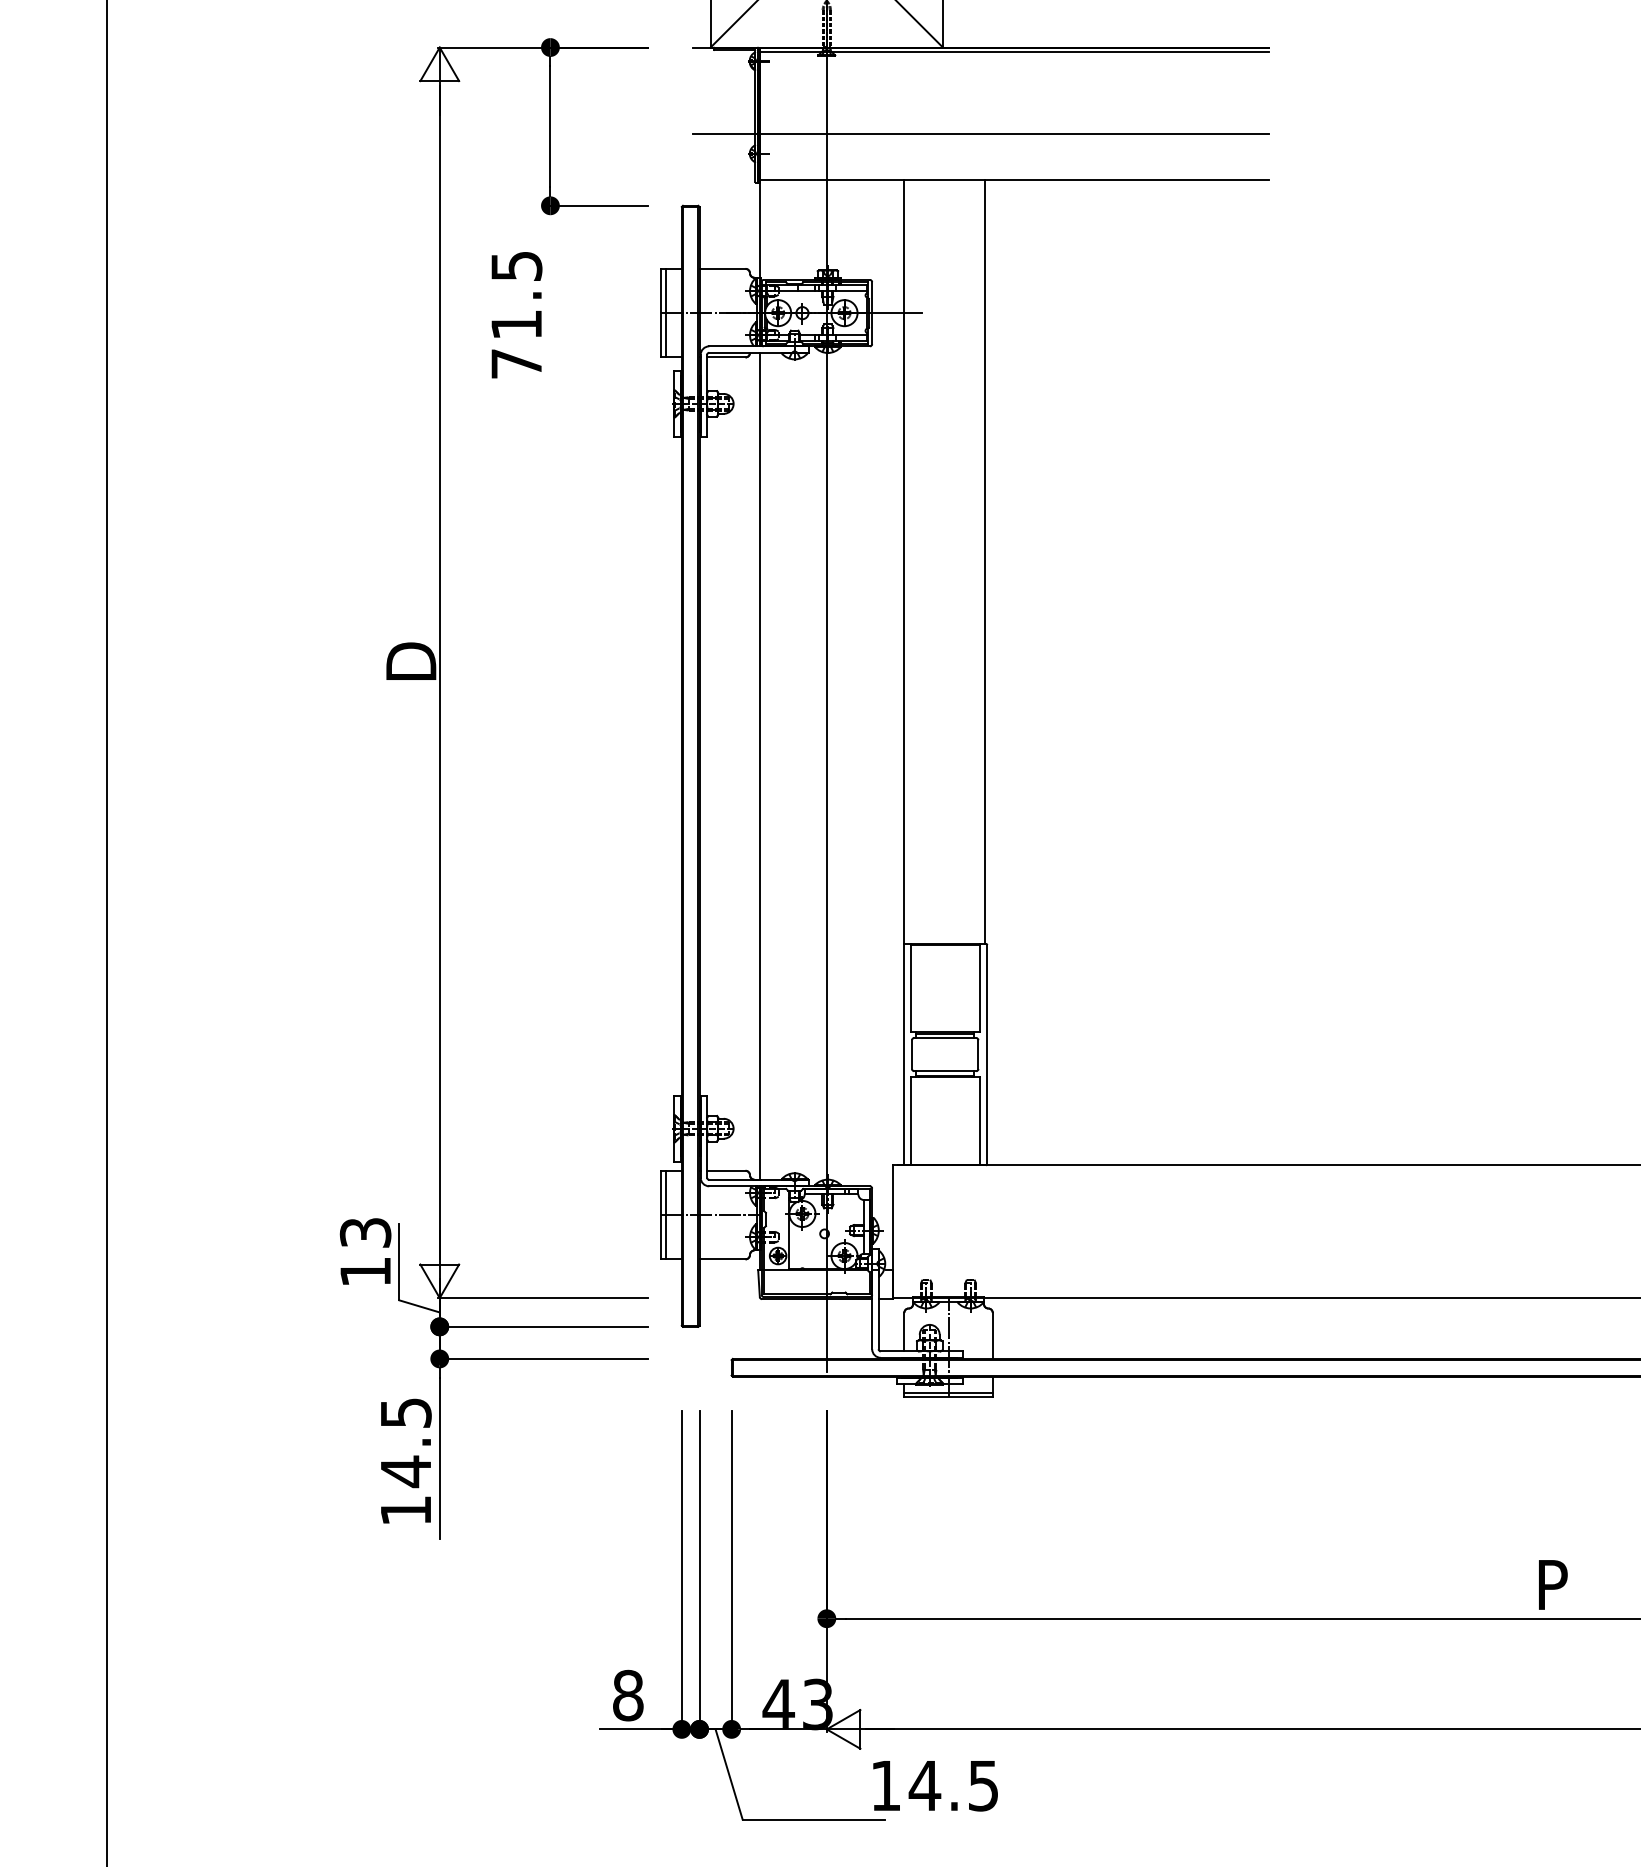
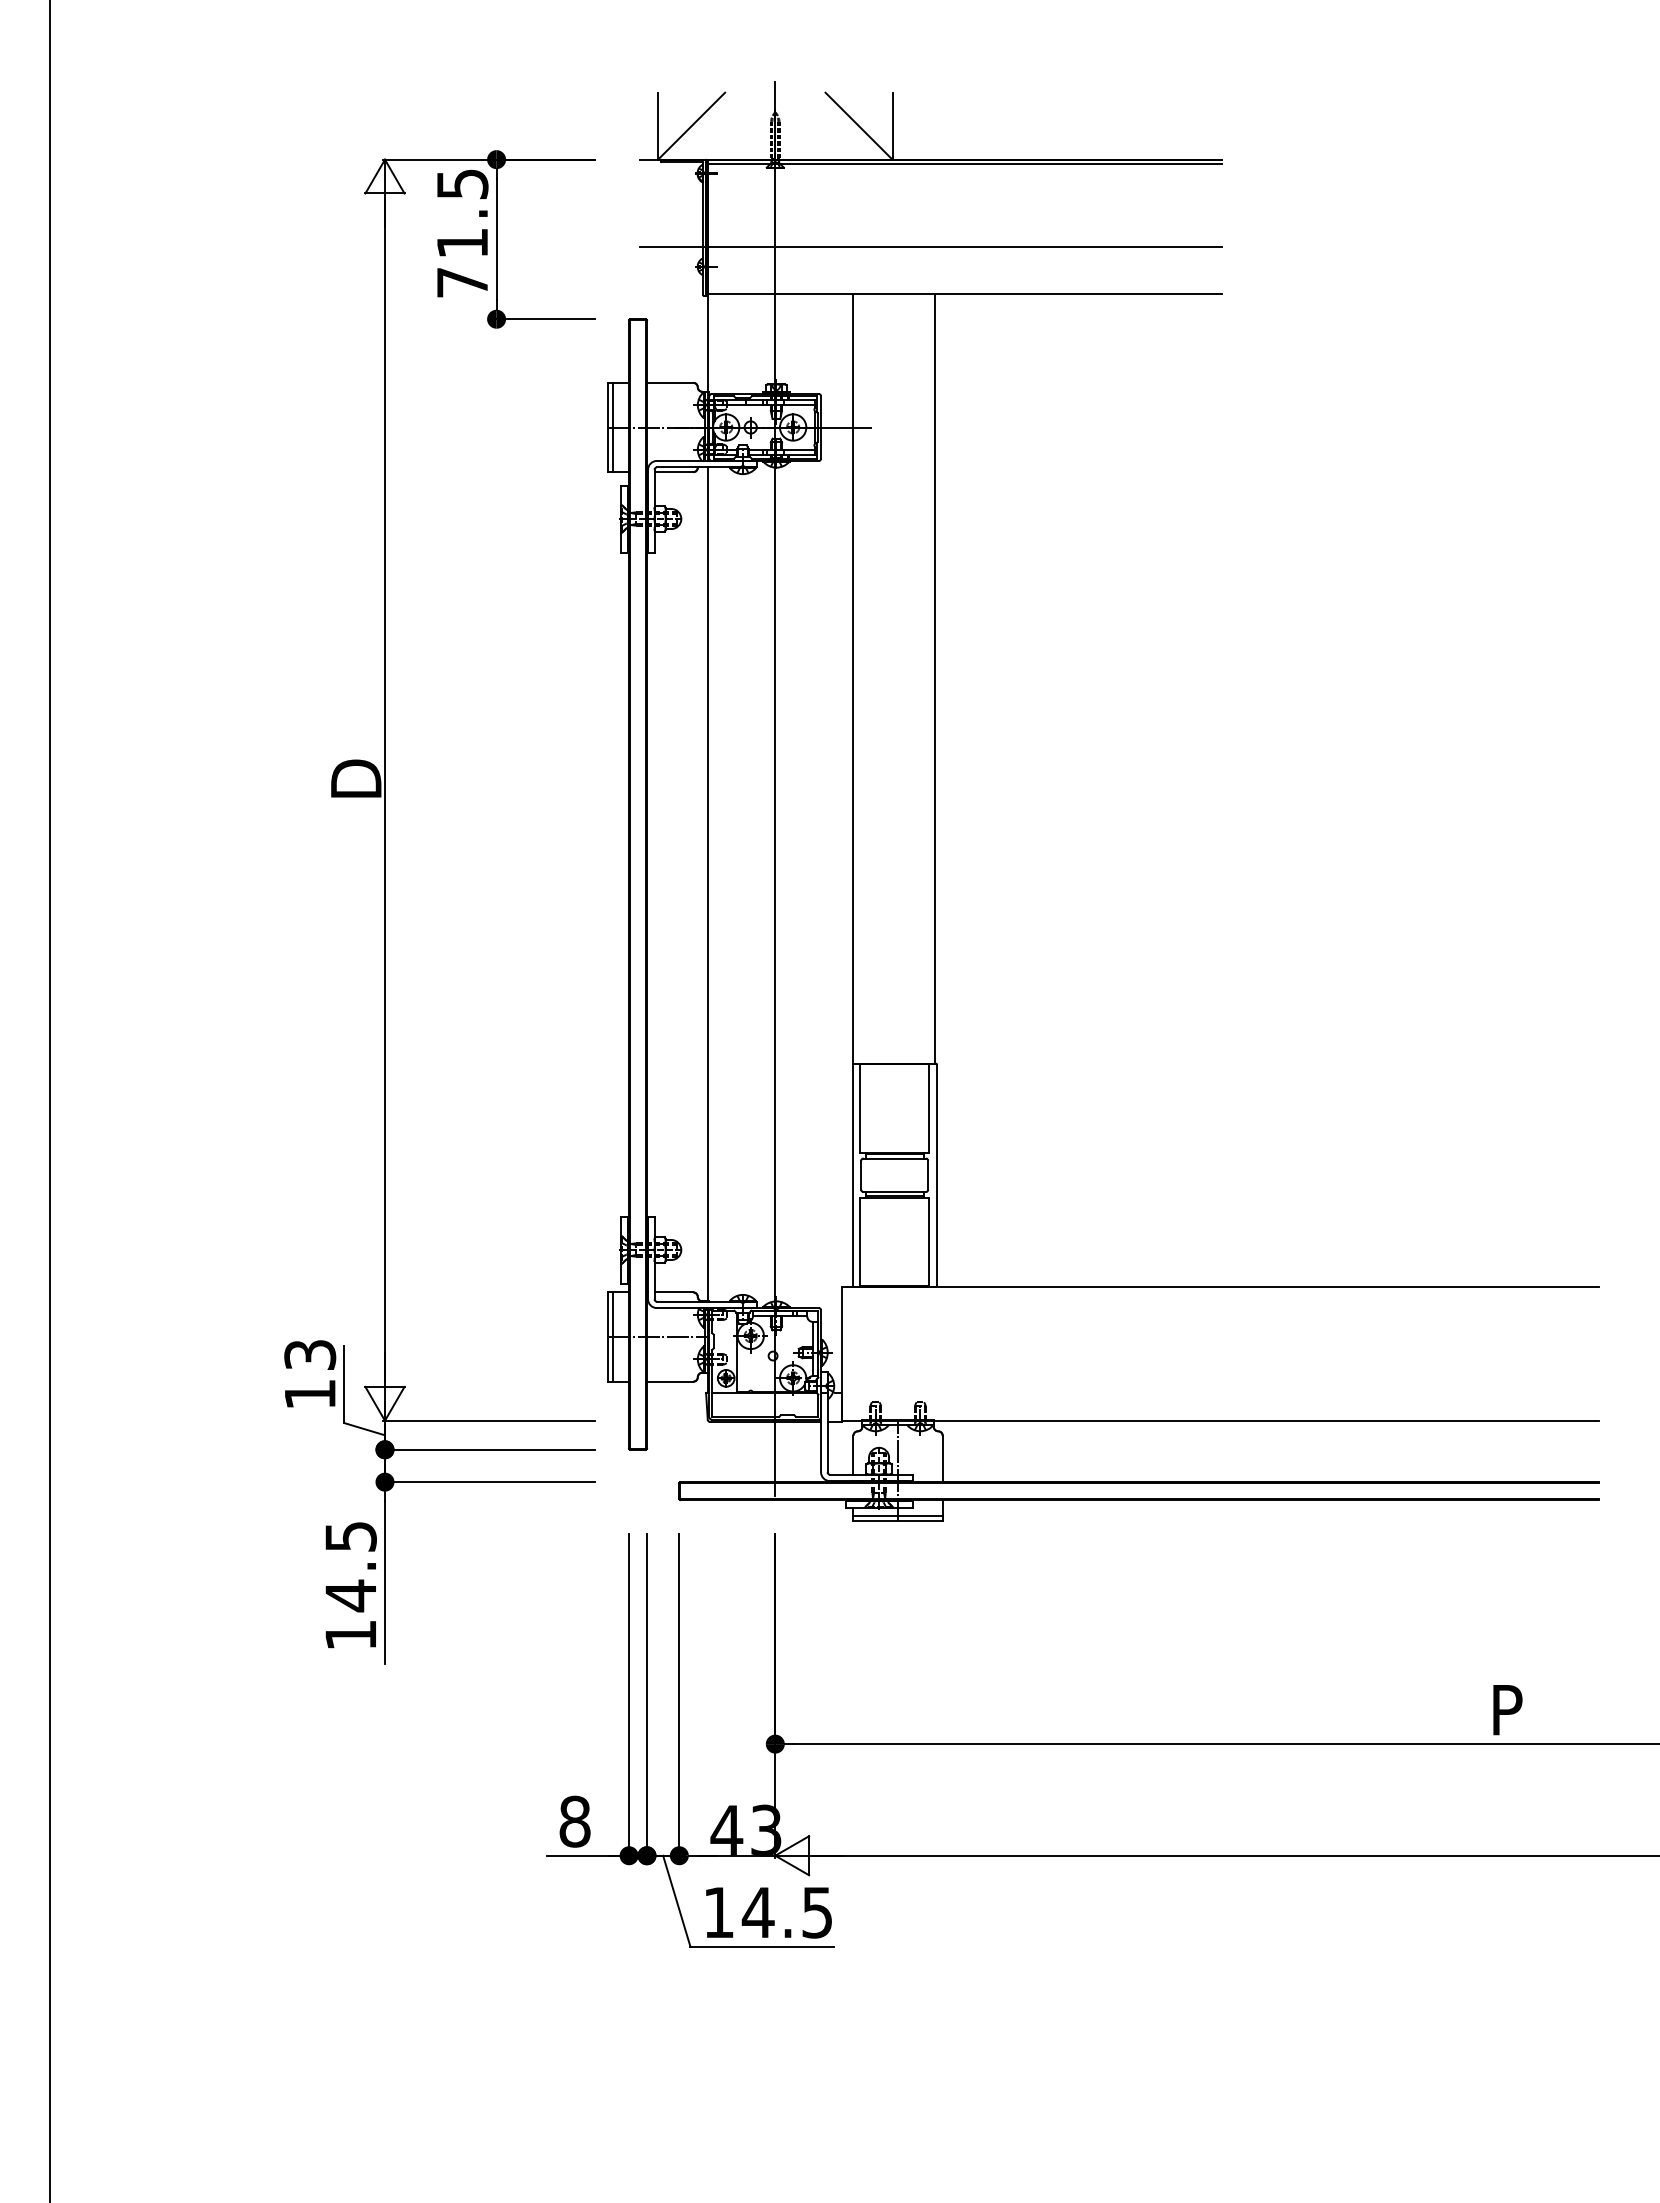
text: (516, 315) -> (462, 233), moved
text: (935, 1785) -> (768, 1912), moved

